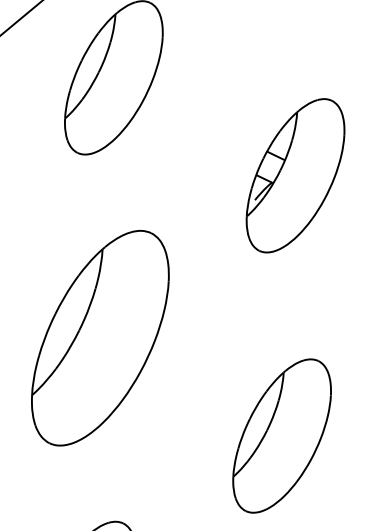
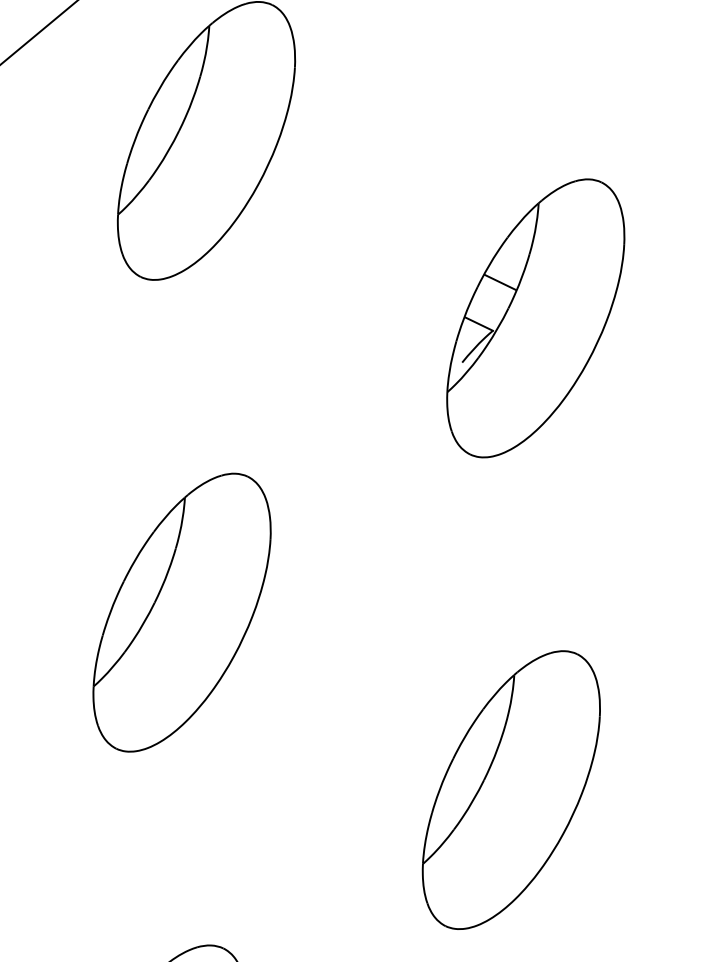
part: (100, 337) -> (182, 611), size x0.71

